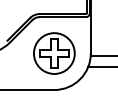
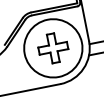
circle: (54, 53) -> (53, 48), size x1.43

